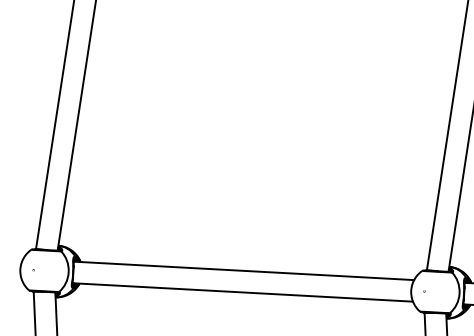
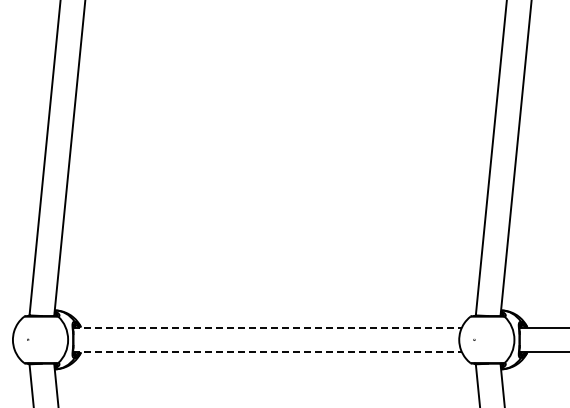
line: (244, 270) -> (268, 327), solid -> dashed
line: (243, 292) -> (268, 352), solid -> dashed

